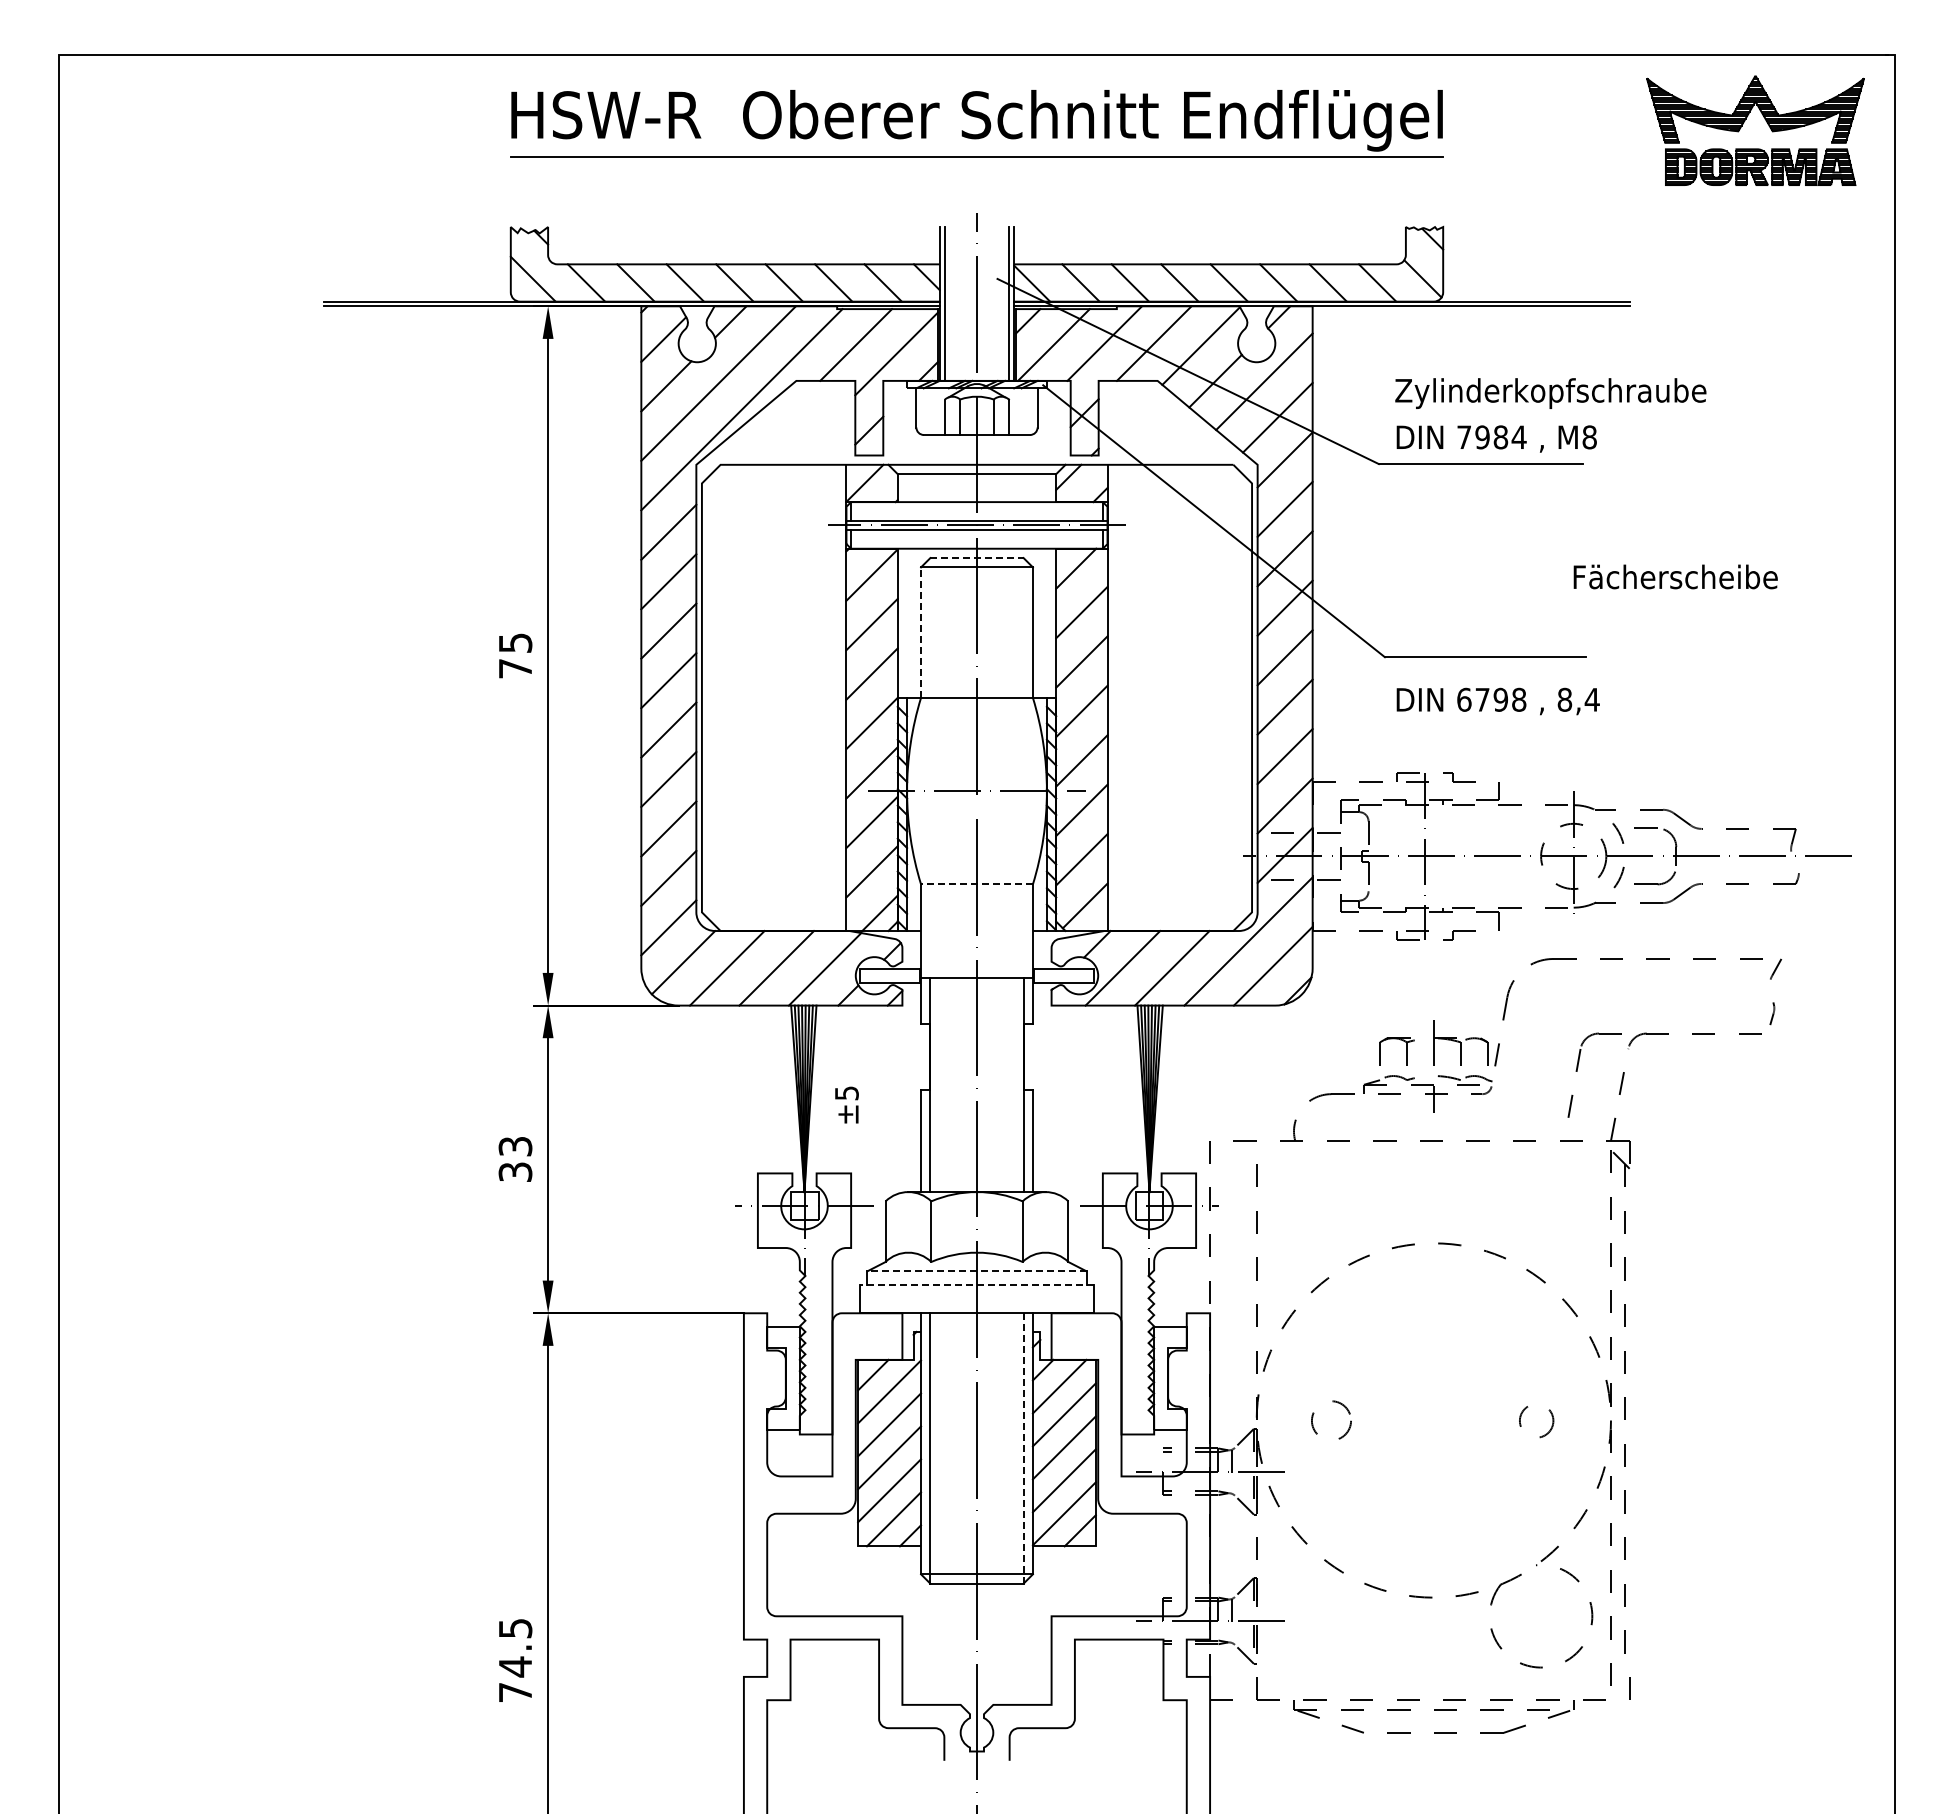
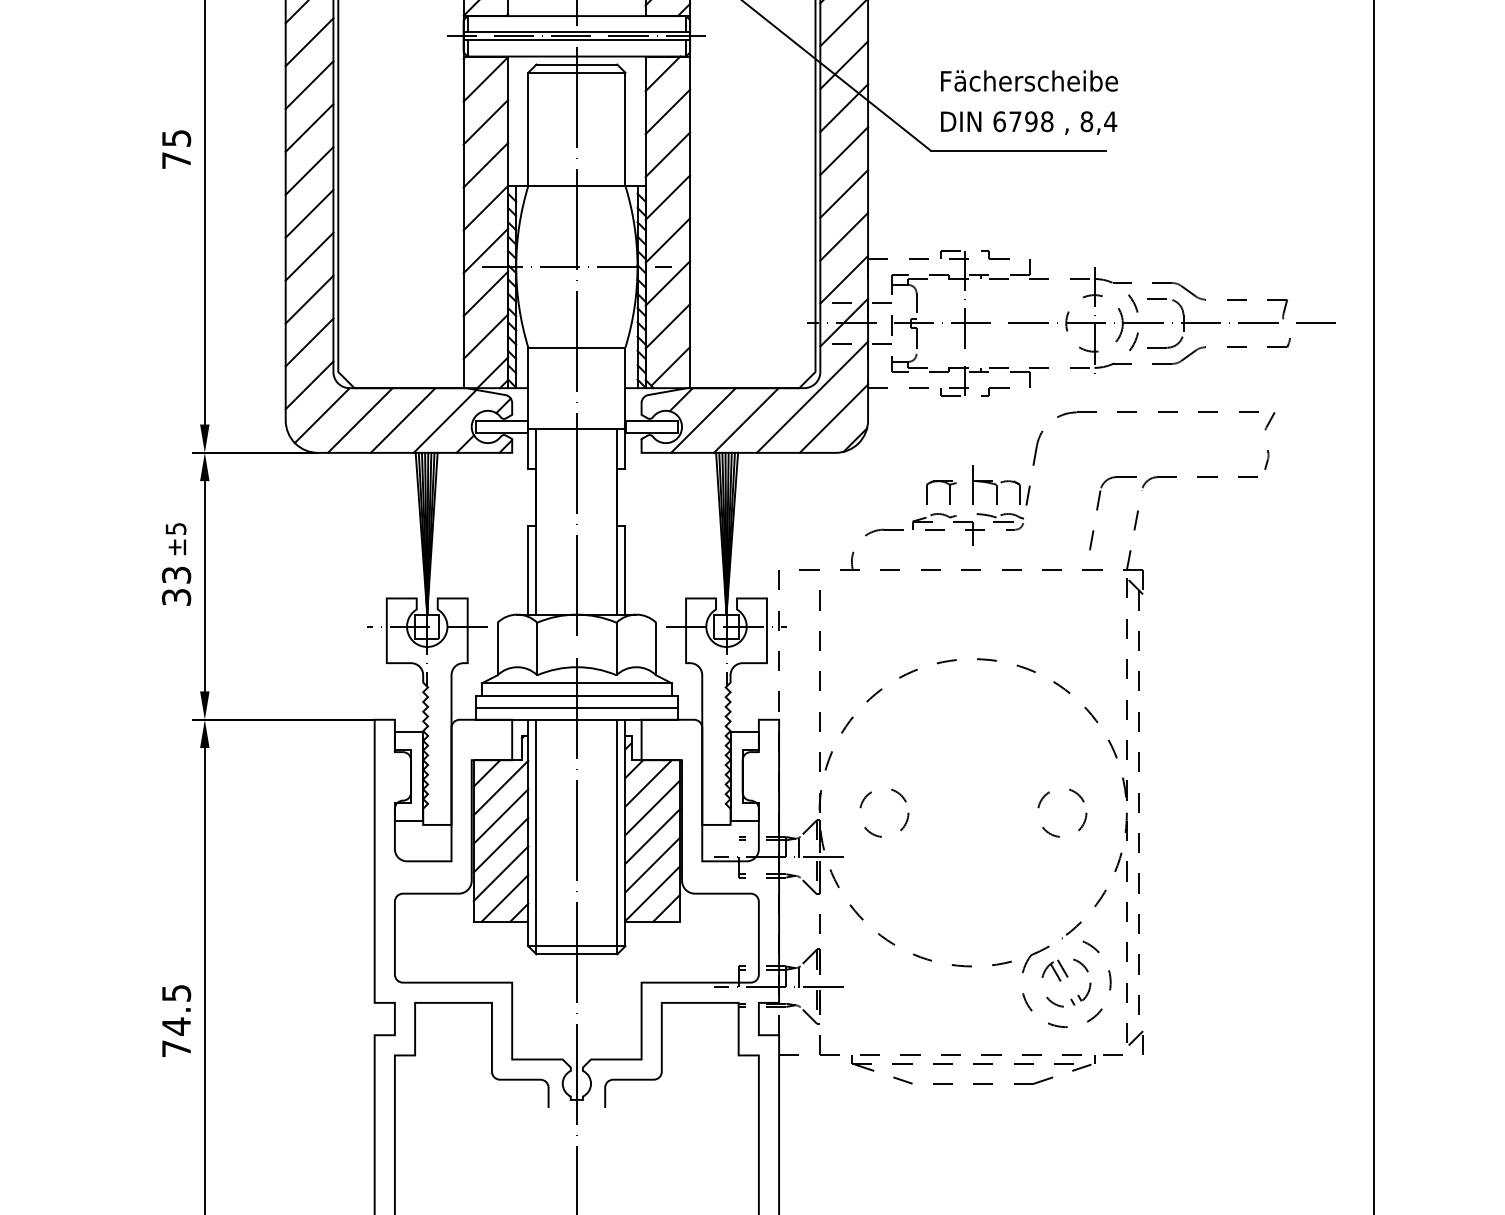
line: (977, 558) -> (577, 65), dashed -> solid
text: (1675, 576) -> (1029, 80), moved
line: (921, 632) -> (528, 129), dashed -> solid
text: (1497, 701) -> (1028, 123), moved
line: (977, 884) -> (577, 347), dashed -> solid
text: (846, 1104) -> (175, 538), moved
line: (977, 1271) -> (577, 683), dashed -> solid
line: (977, 1285) -> (577, 695), dashed -> solid
line: (976, 1299) -> (576, 707), added
circle: (1331, 1421) -> (884, 813), size x1.43
circle: (1536, 1421) -> (1062, 813), size x1.67
line: (1023, 1448) -> (617, 837), dashed -> solid
part: (1540, 1616) -> (1065, 982), added
line: (1620, 1681) -> (1135, 1039), added

